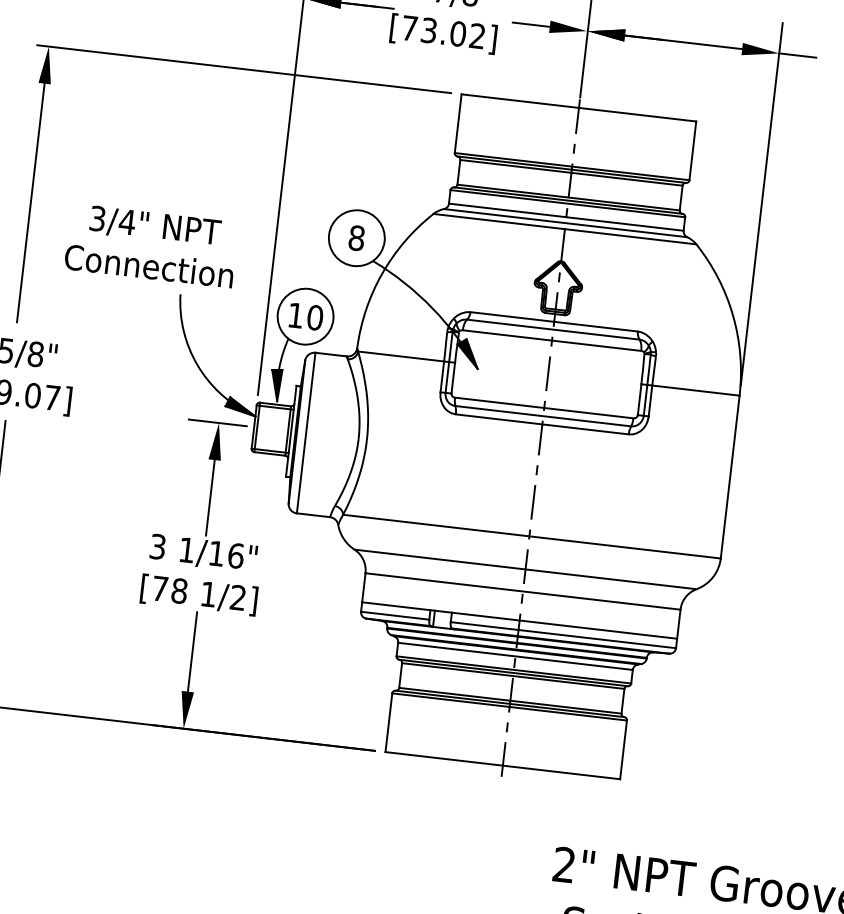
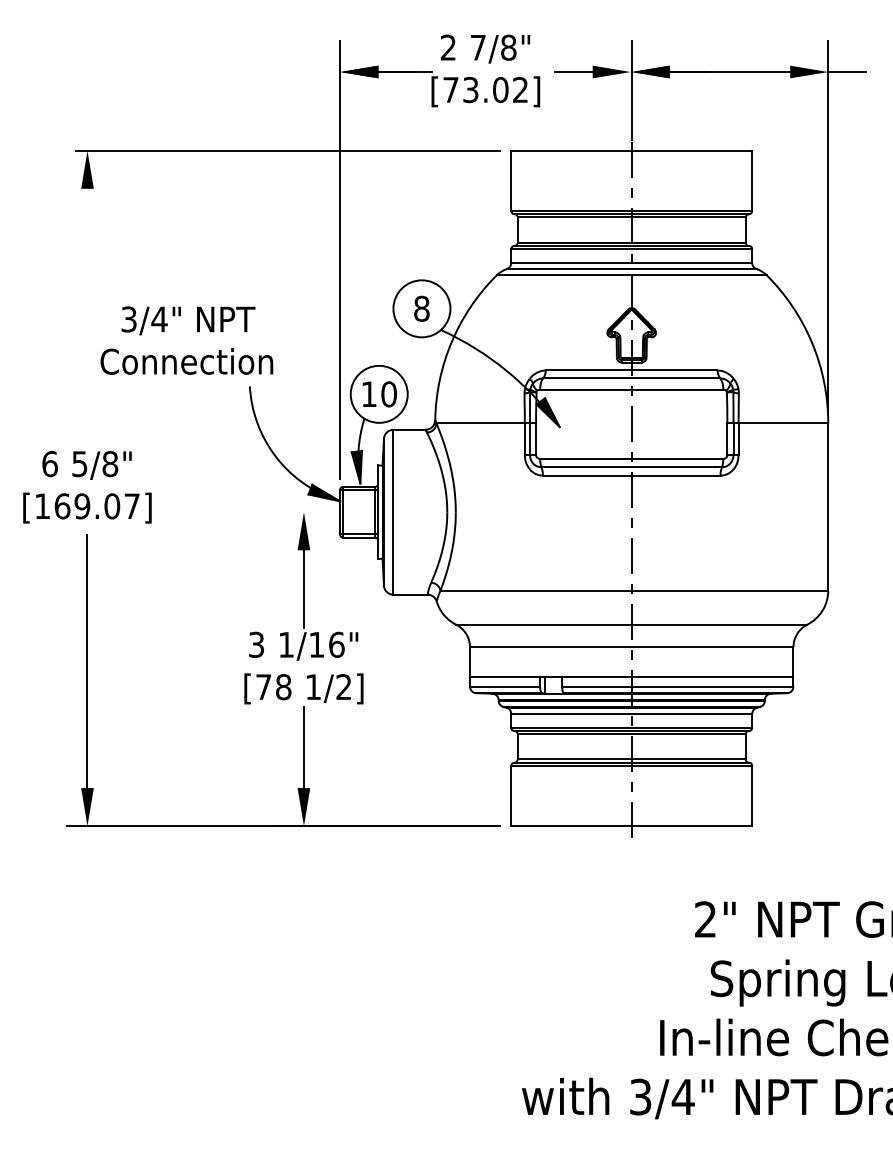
line: (30, 202) -> (87, 310), removed
text: (151, 245) -> (186, 340), moved
line: (217, 423) -> (302, 512), removed

